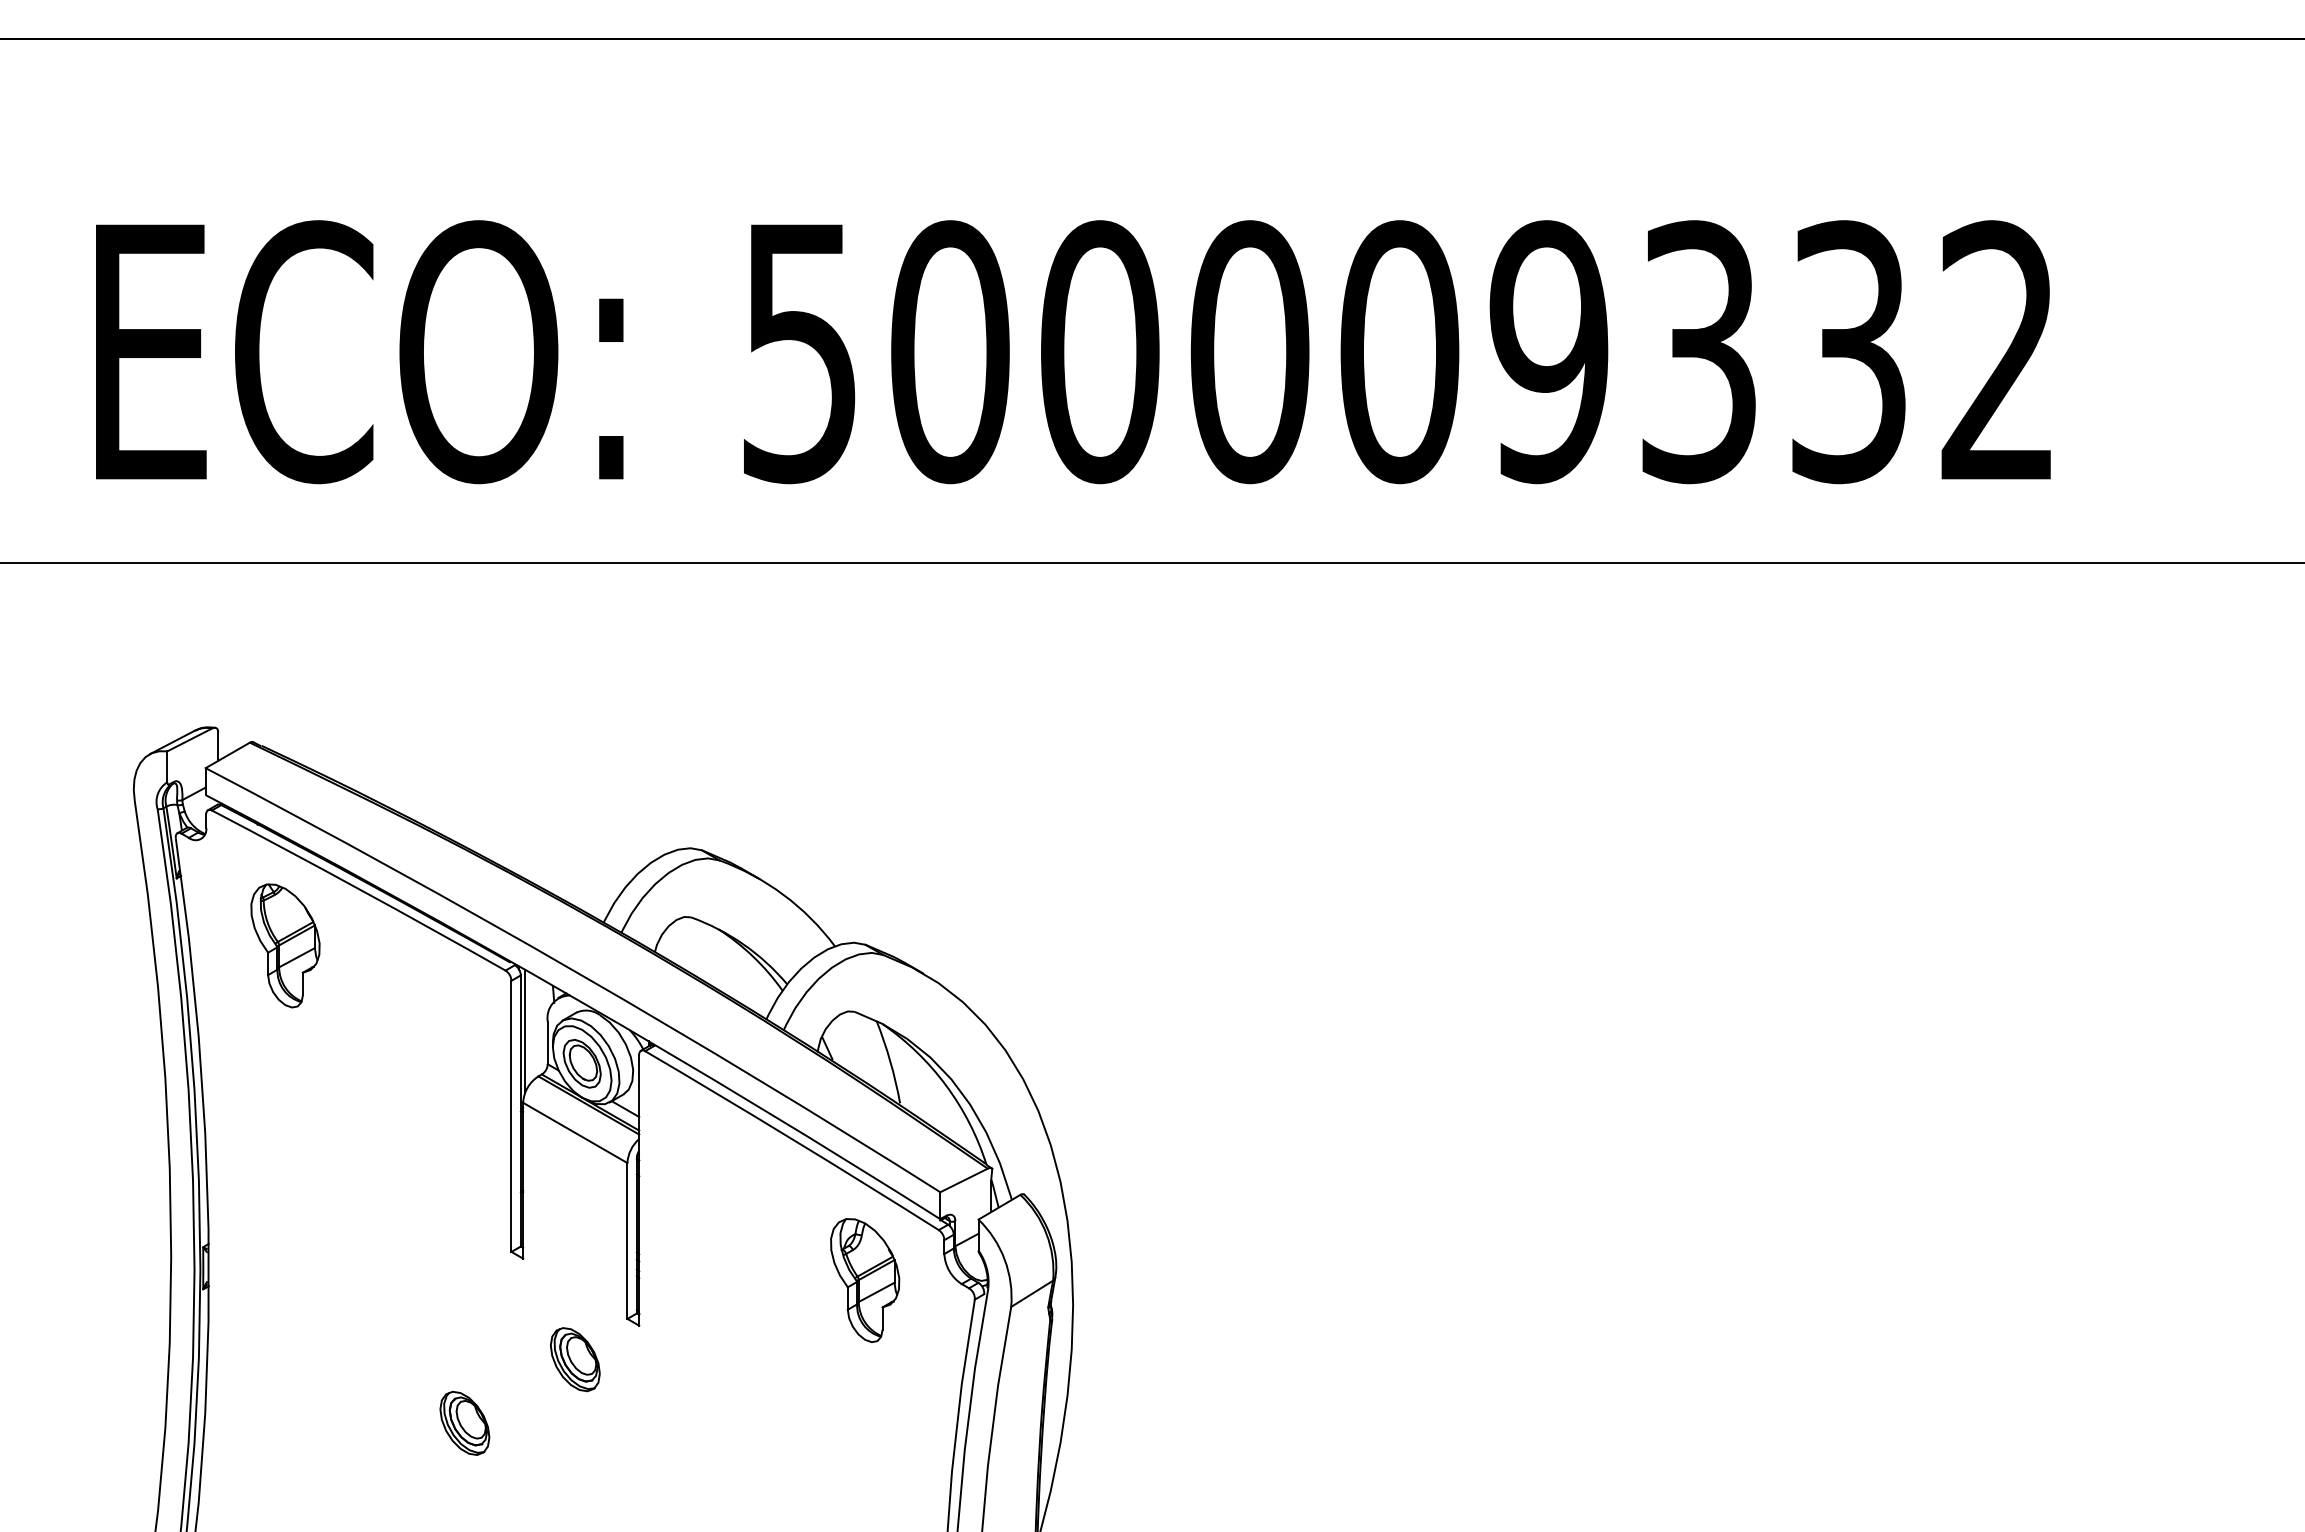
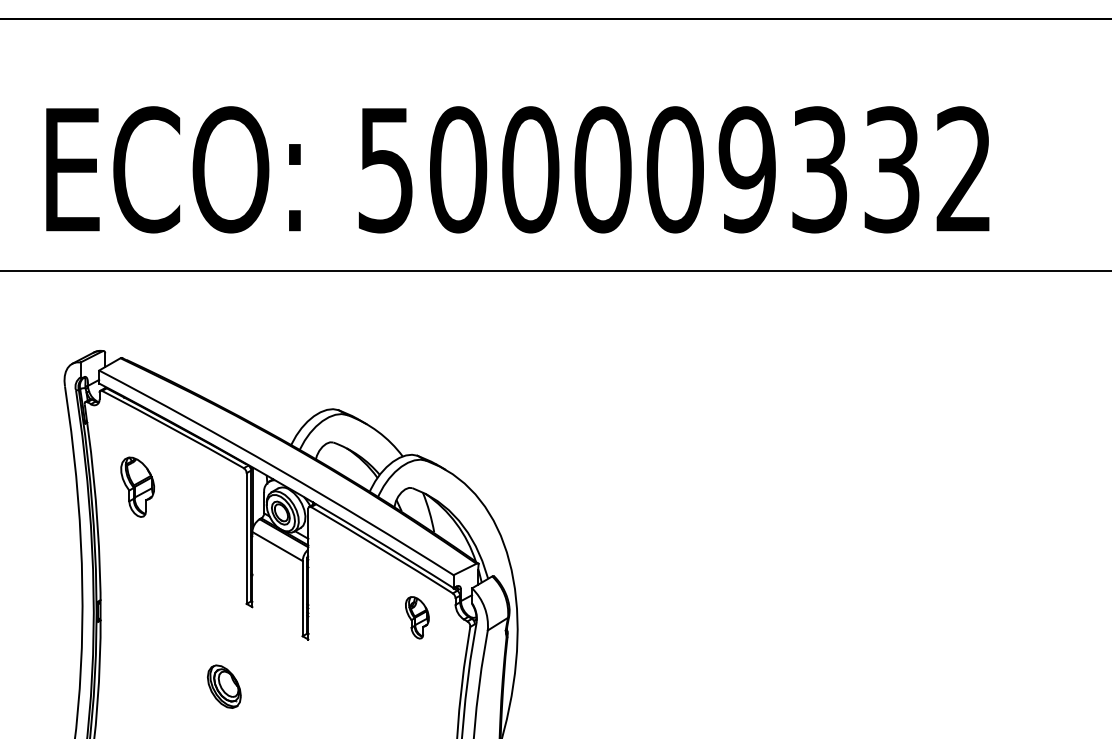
part: (285, 944) -> (137, 486), moved
part: (865, 1280) -> (417, 617), size x0.7
part: (575, 1358) -> (277, 655), removed
part: (463, 1423) -> (223, 686), size x1.4

